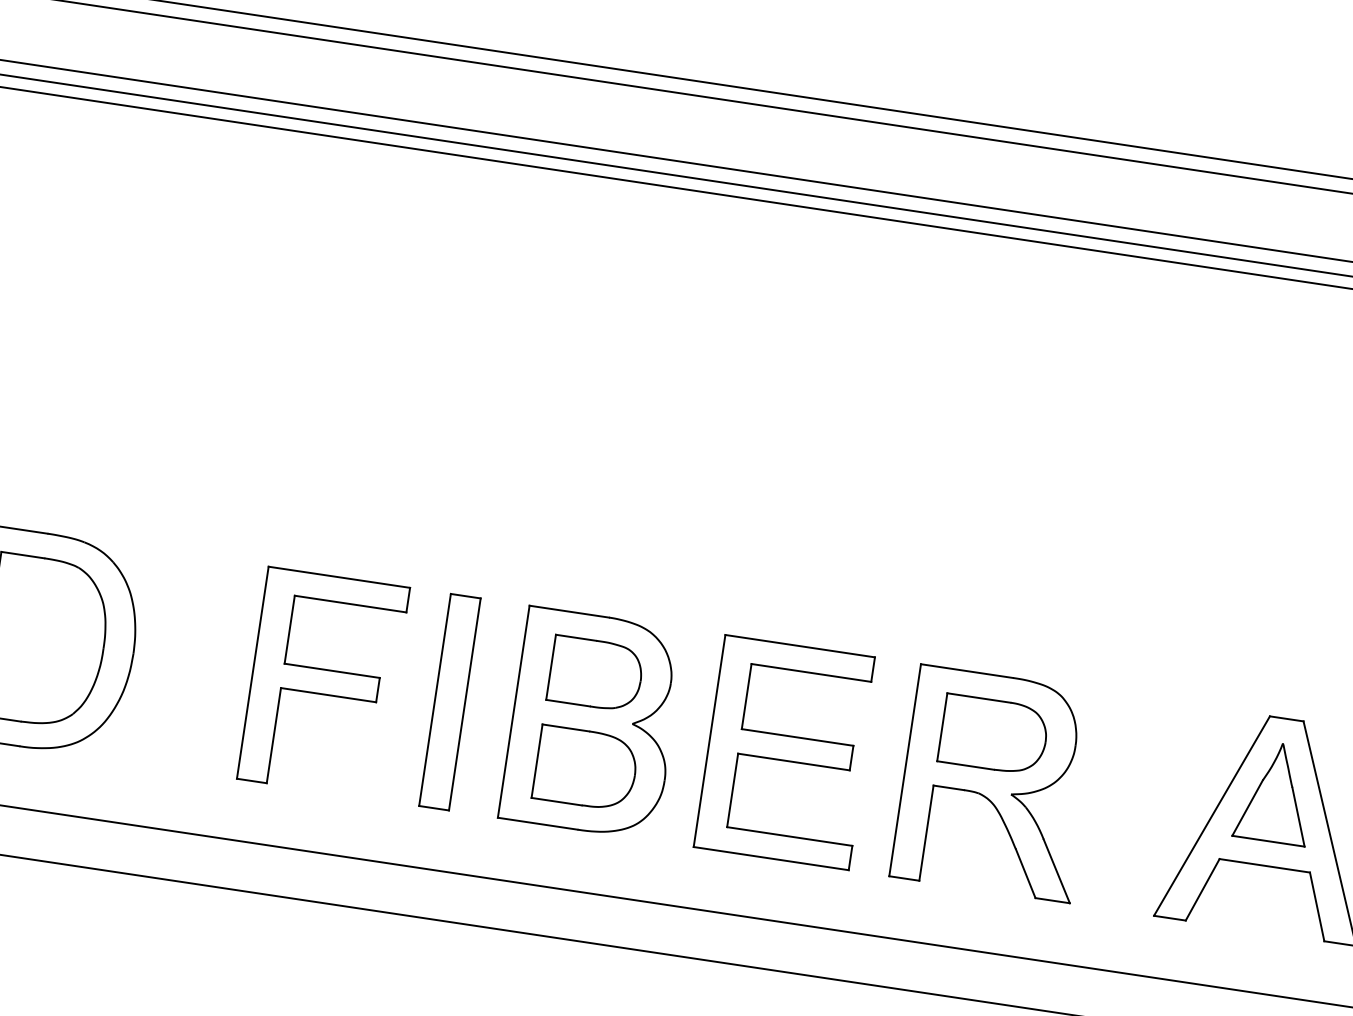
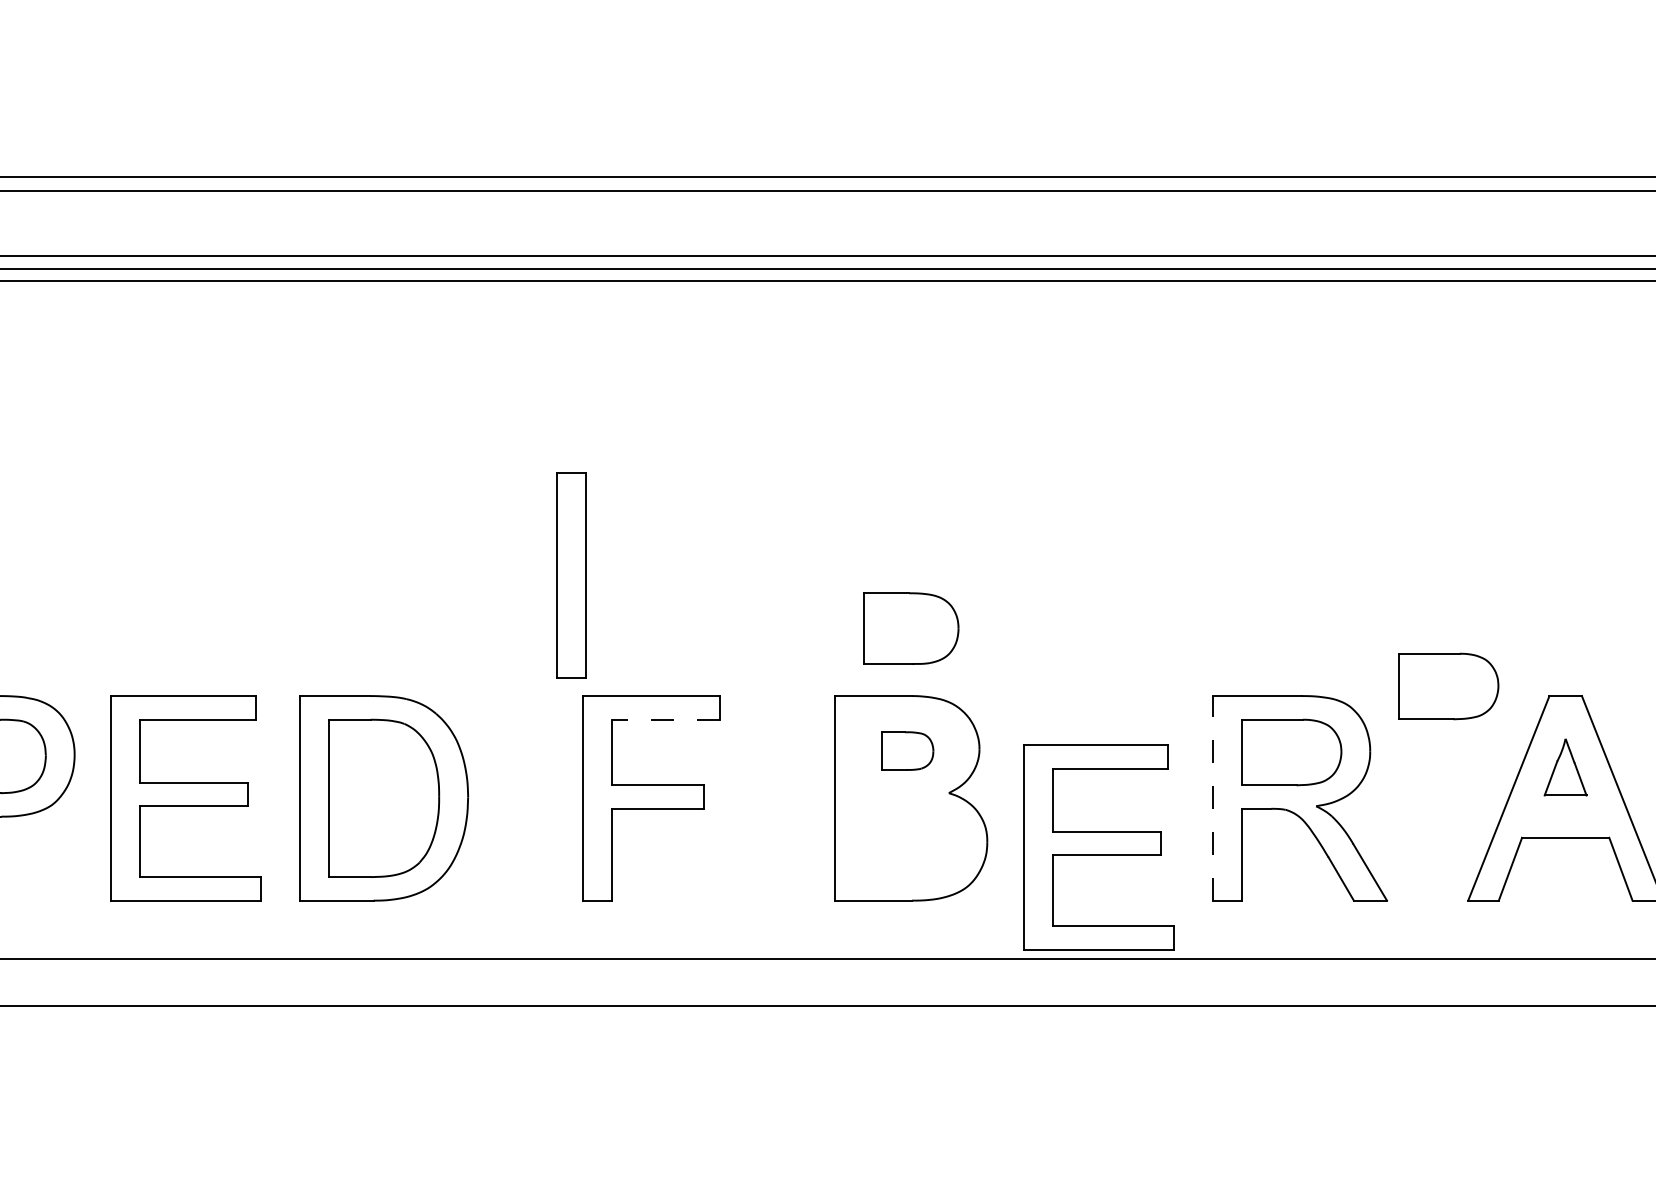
line: (351, 603) -> (666, 719), solid -> dashed
part: (596, 673) -> (907, 750), size x0.6
part: (1166, 690) -> (1448, 686), added
part: (449, 702) -> (571, 575), moved
part: (786, 752) -> (1098, 847), moved
part: (586, 768) -> (911, 628), moved
line: (904, 769) -> (1212, 797), solid -> dashed
part: (1275, 792) -> (1565, 767), size x0.6

